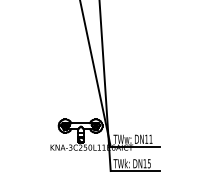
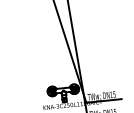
text: (150, 138) -> (114, 94), DN11 -> DN15

